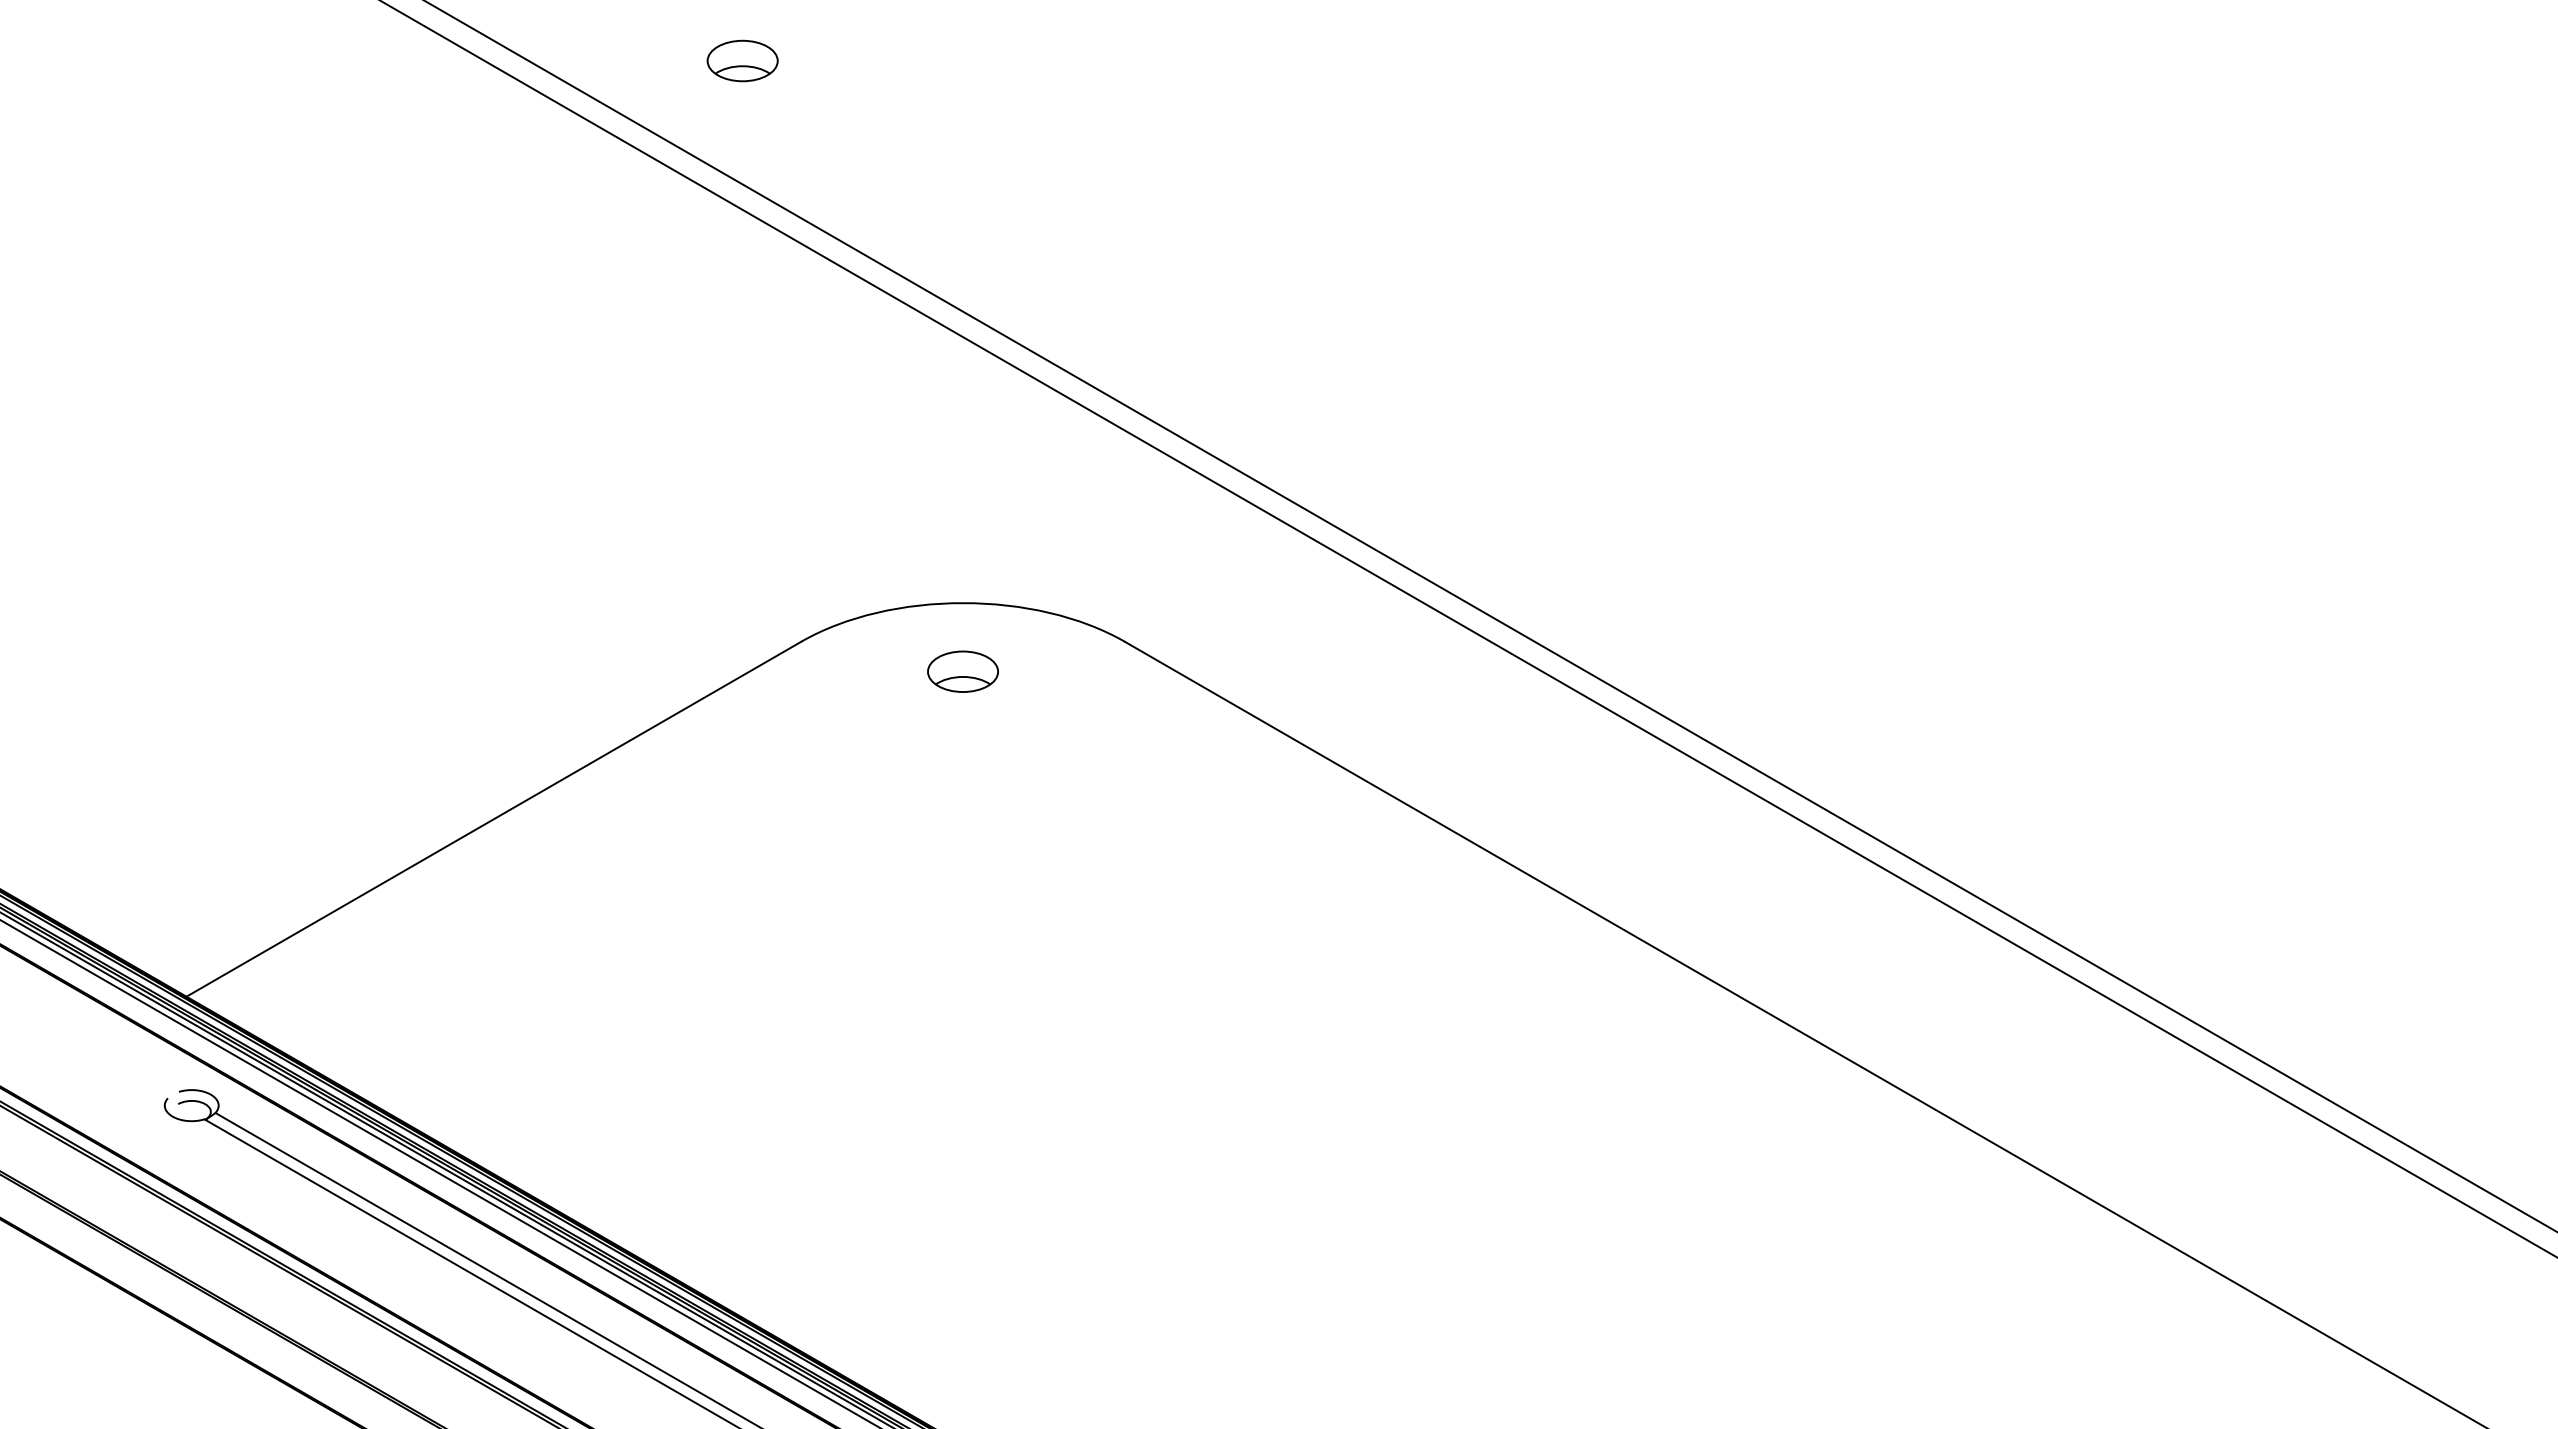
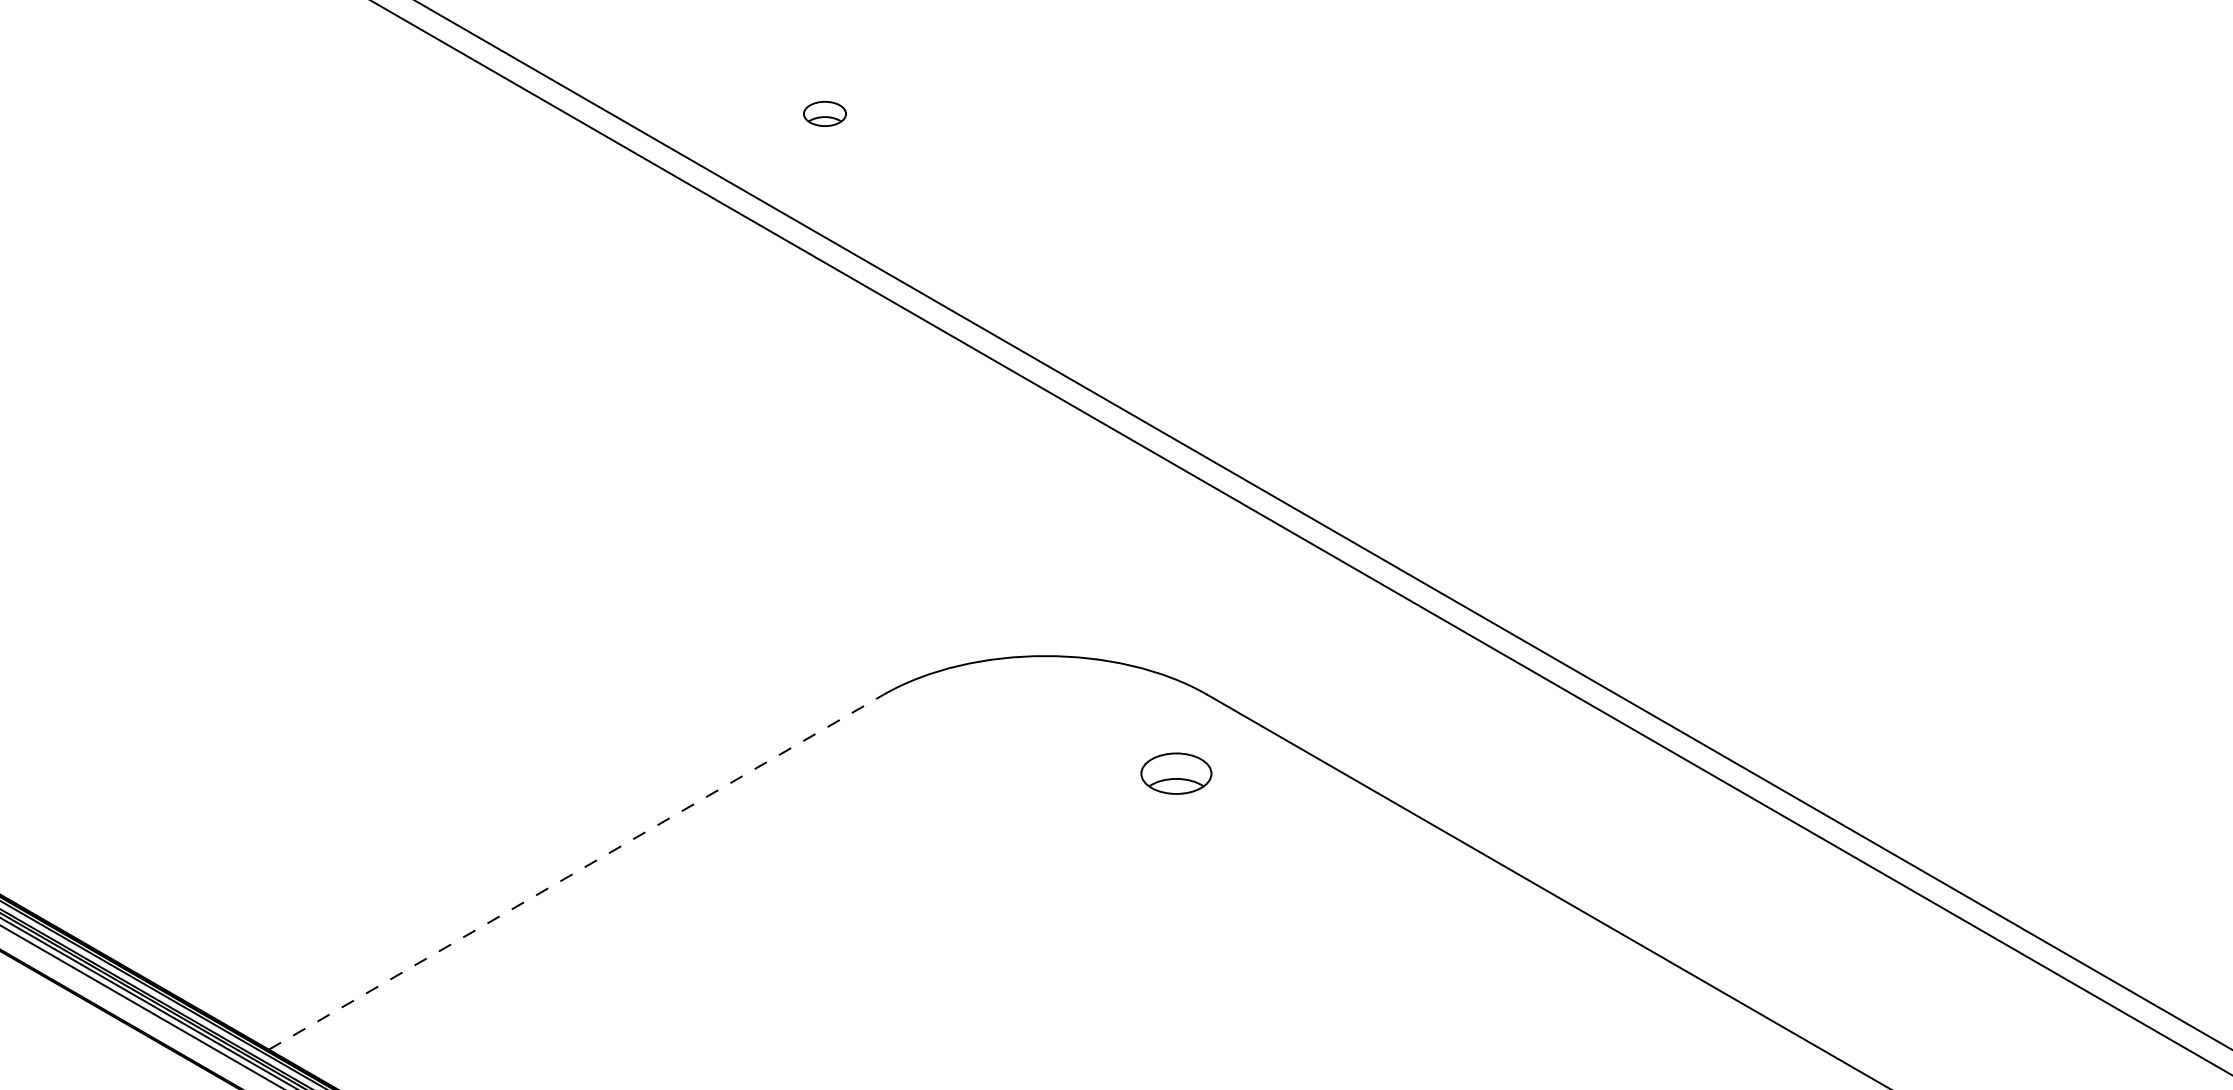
part: (742, 60) -> (824, 113), size x0.6
part: (962, 671) -> (1175, 773), moved
line: (493, 819) -> (575, 872), solid -> dashed

